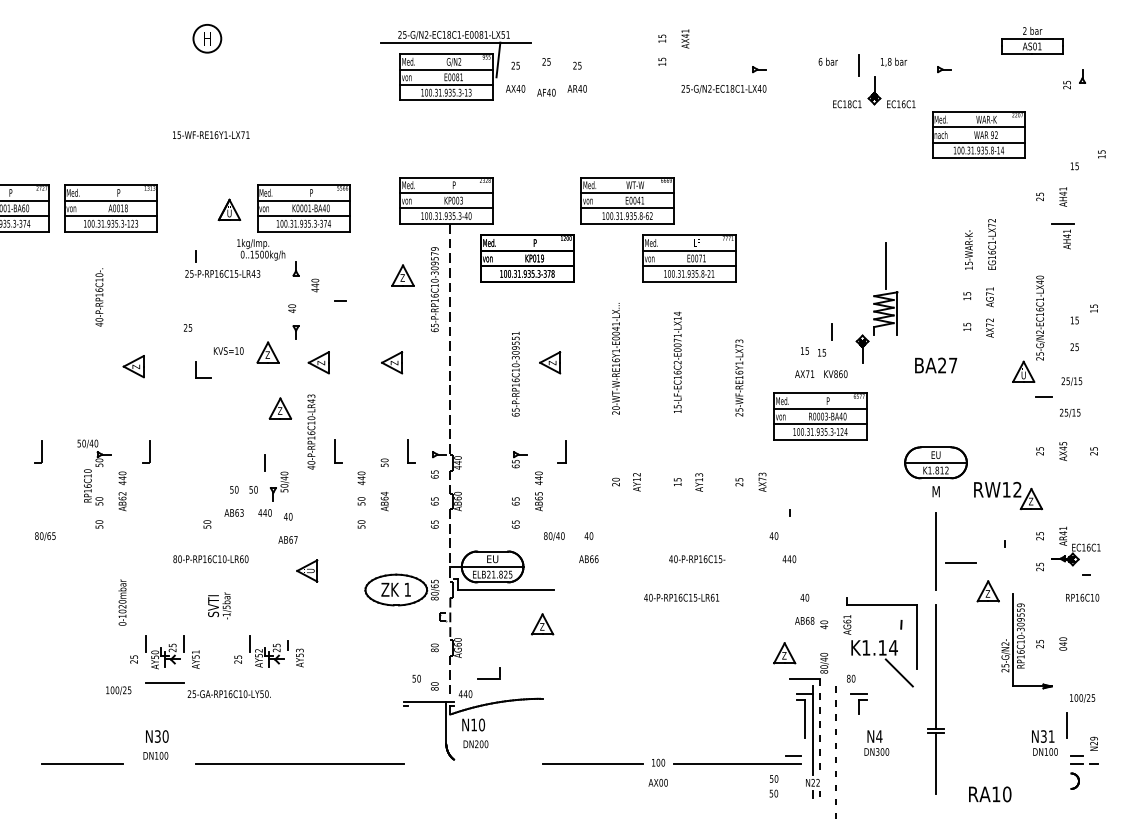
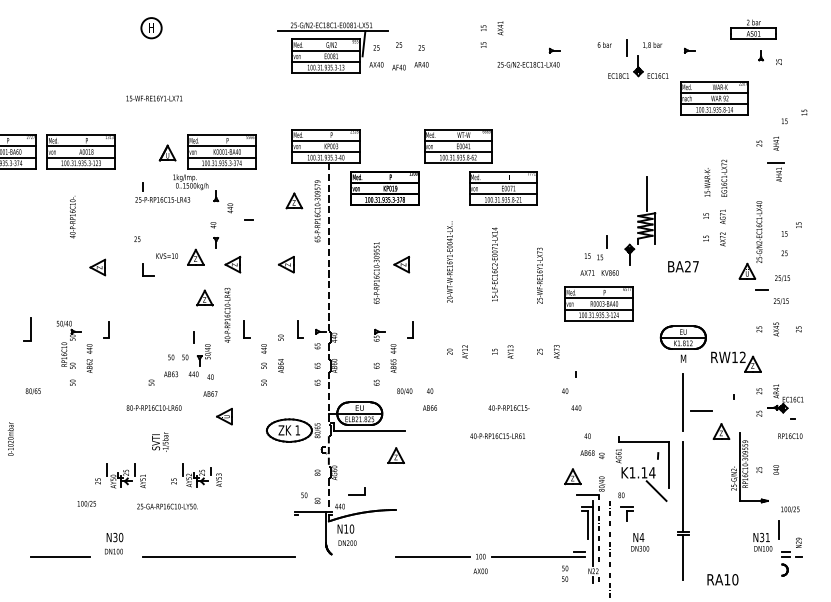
part: (1082, 76) -> (761, 55), moved
part: (38, 451) -> (28, 329), size x1.4
text: (122, 602) -> (10, 438), moved
line: (164, 682) -> (120, 498), removed

